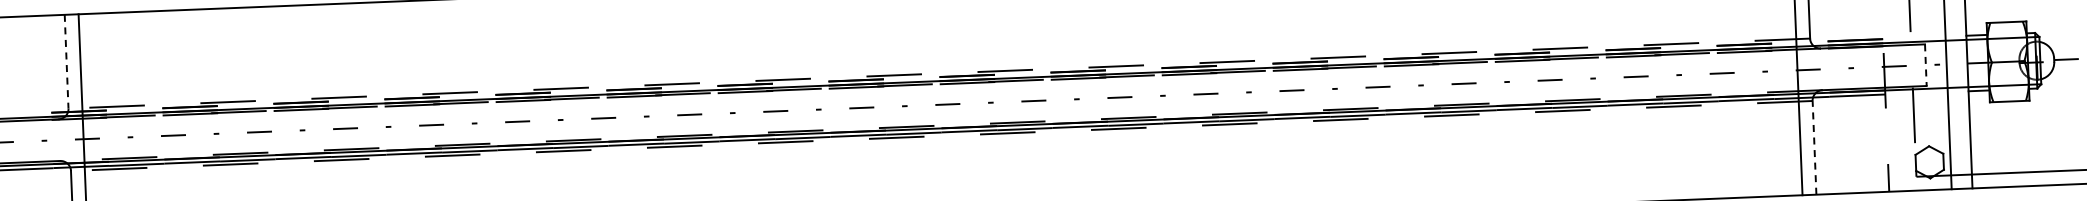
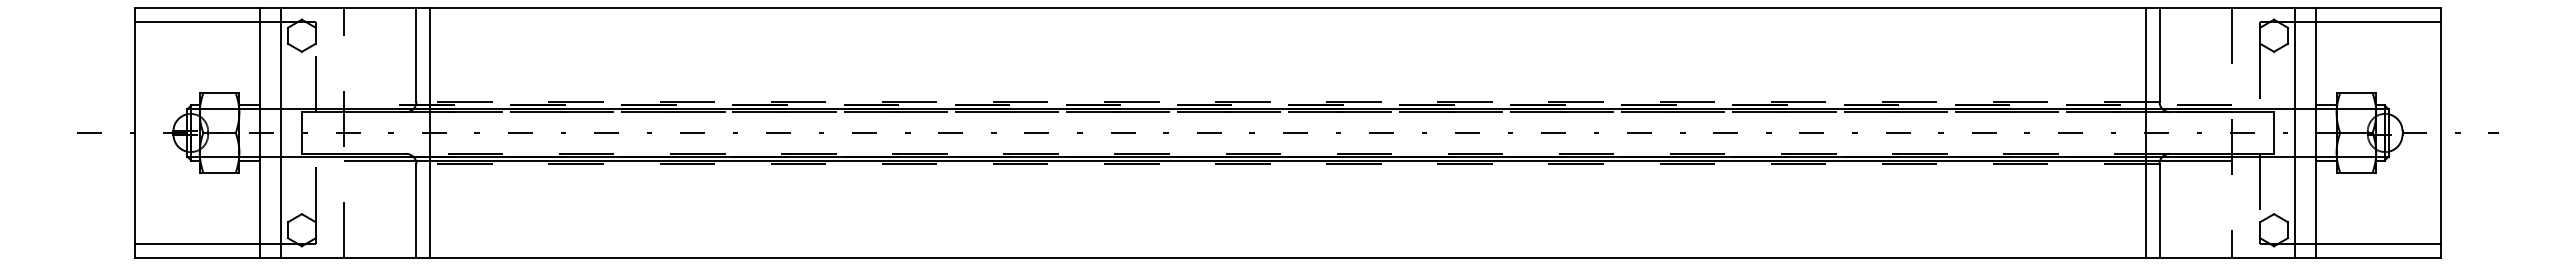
line: (66, 61) -> (416, 54), dashed -> solid
line: (1926, 65) -> (2274, 133), dashed -> solid
line: (1814, 148) -> (2159, 211), dashed -> solid

